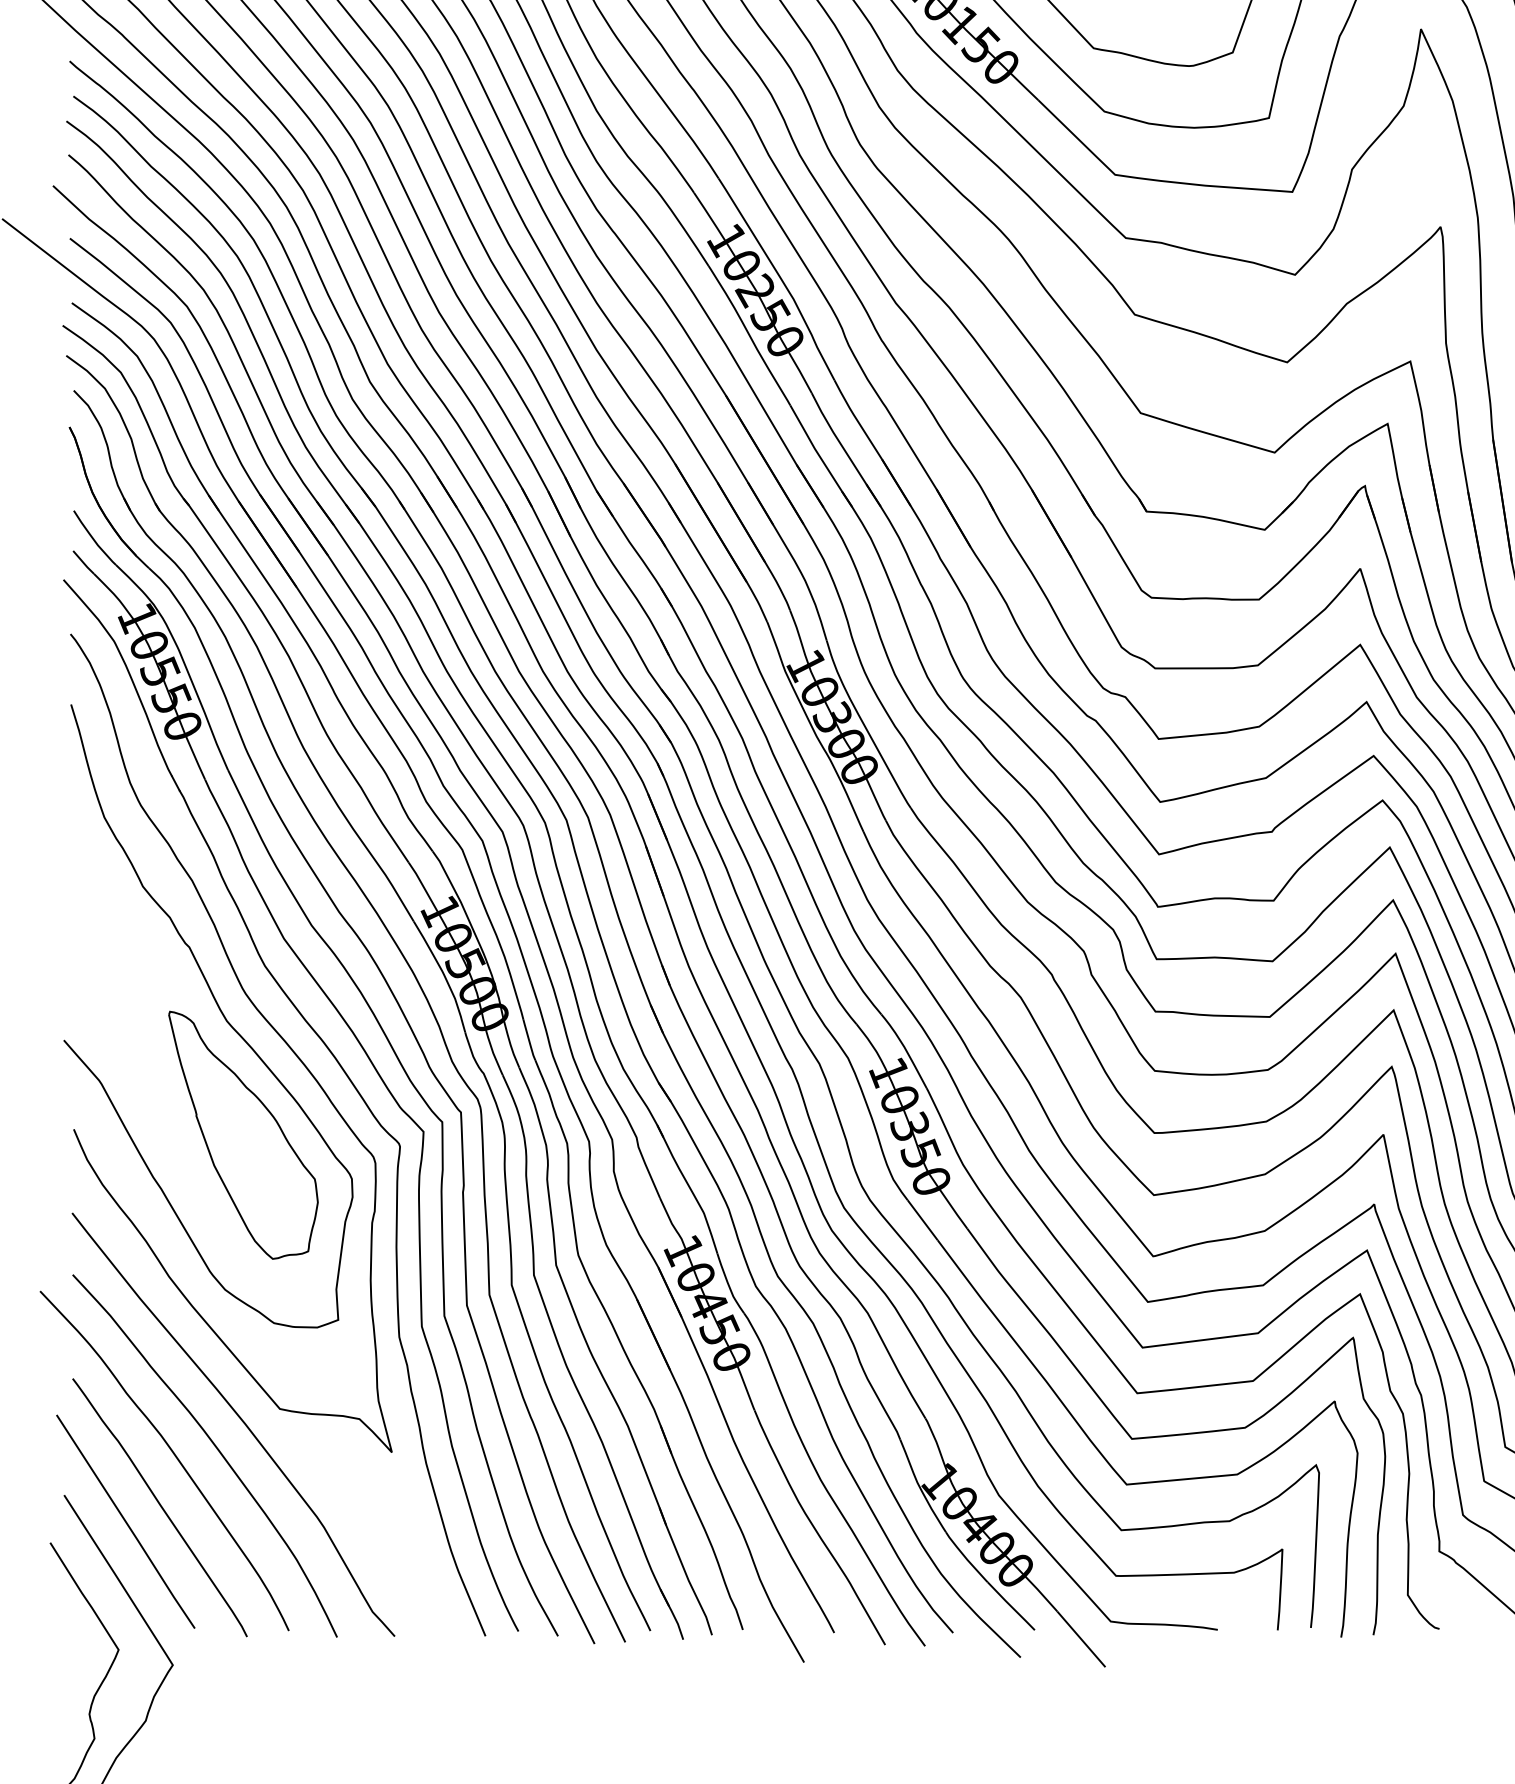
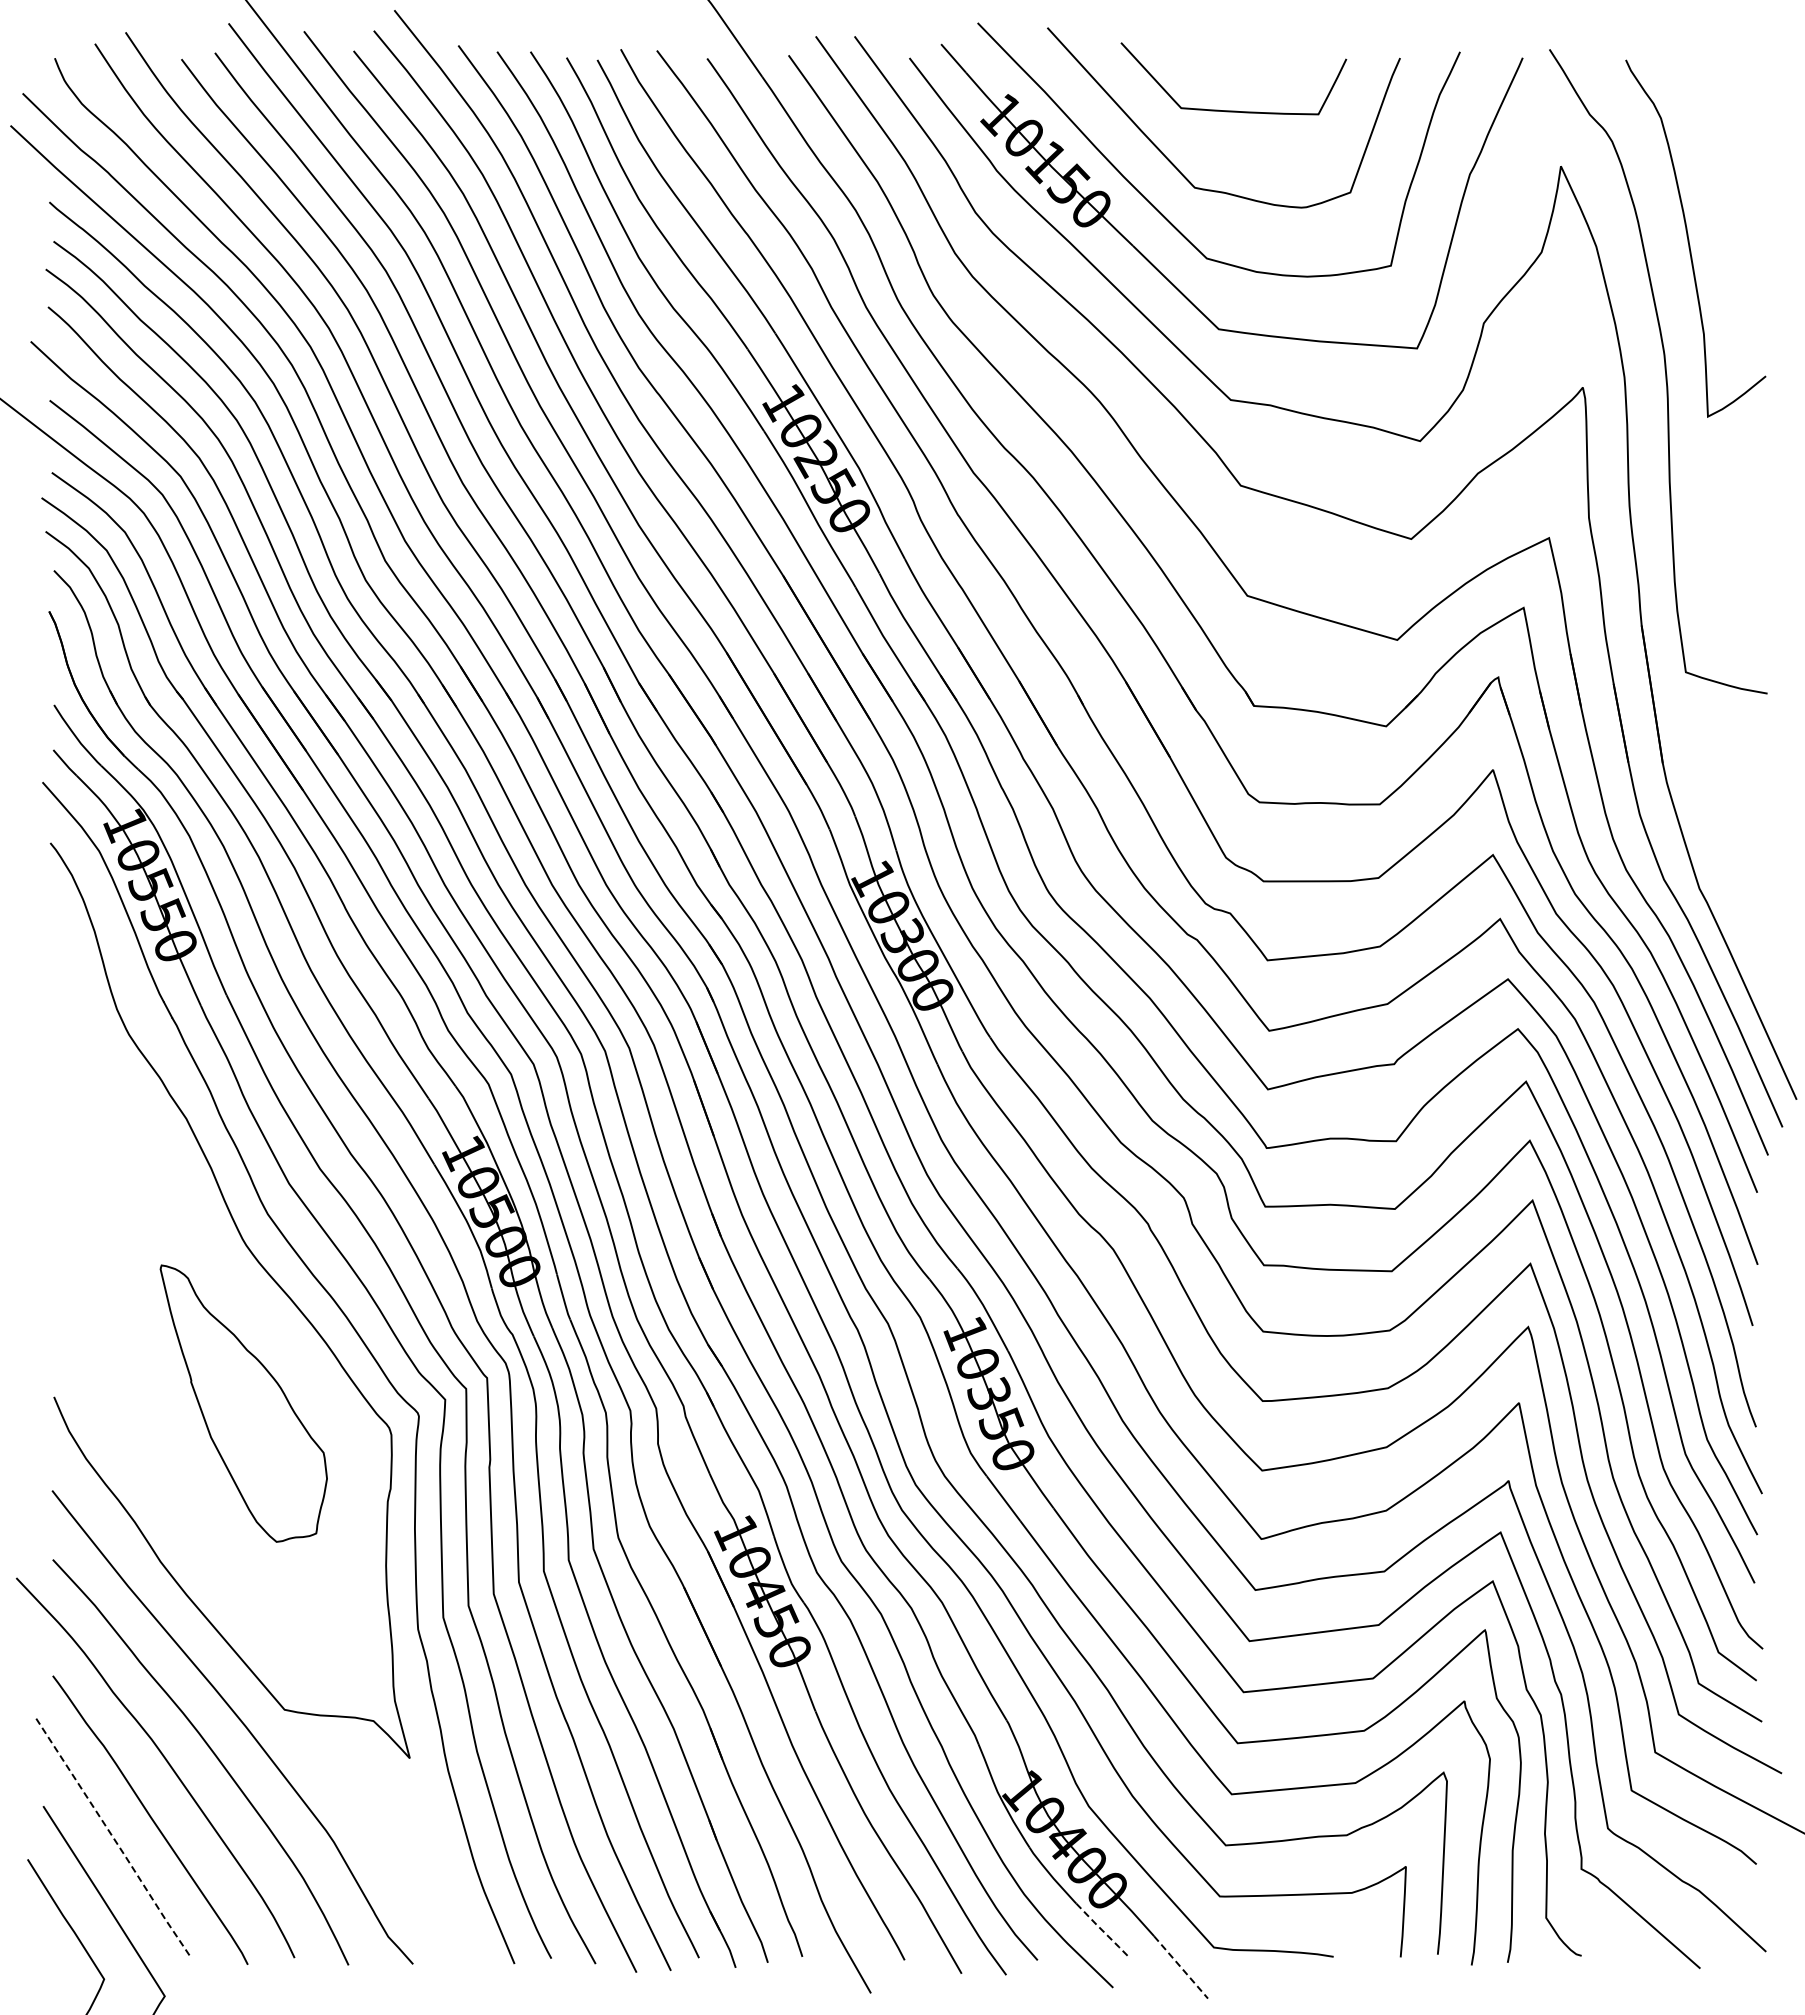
curve: (218, 1008) -> (215, 1261), removed
line: (126, 1523) -> (112, 1837), solid -> dashed
line: (1011, 1606) -> (1102, 1930), solid -> dashed
line: (1081, 1639) -> (1181, 1967), solid -> dashed

